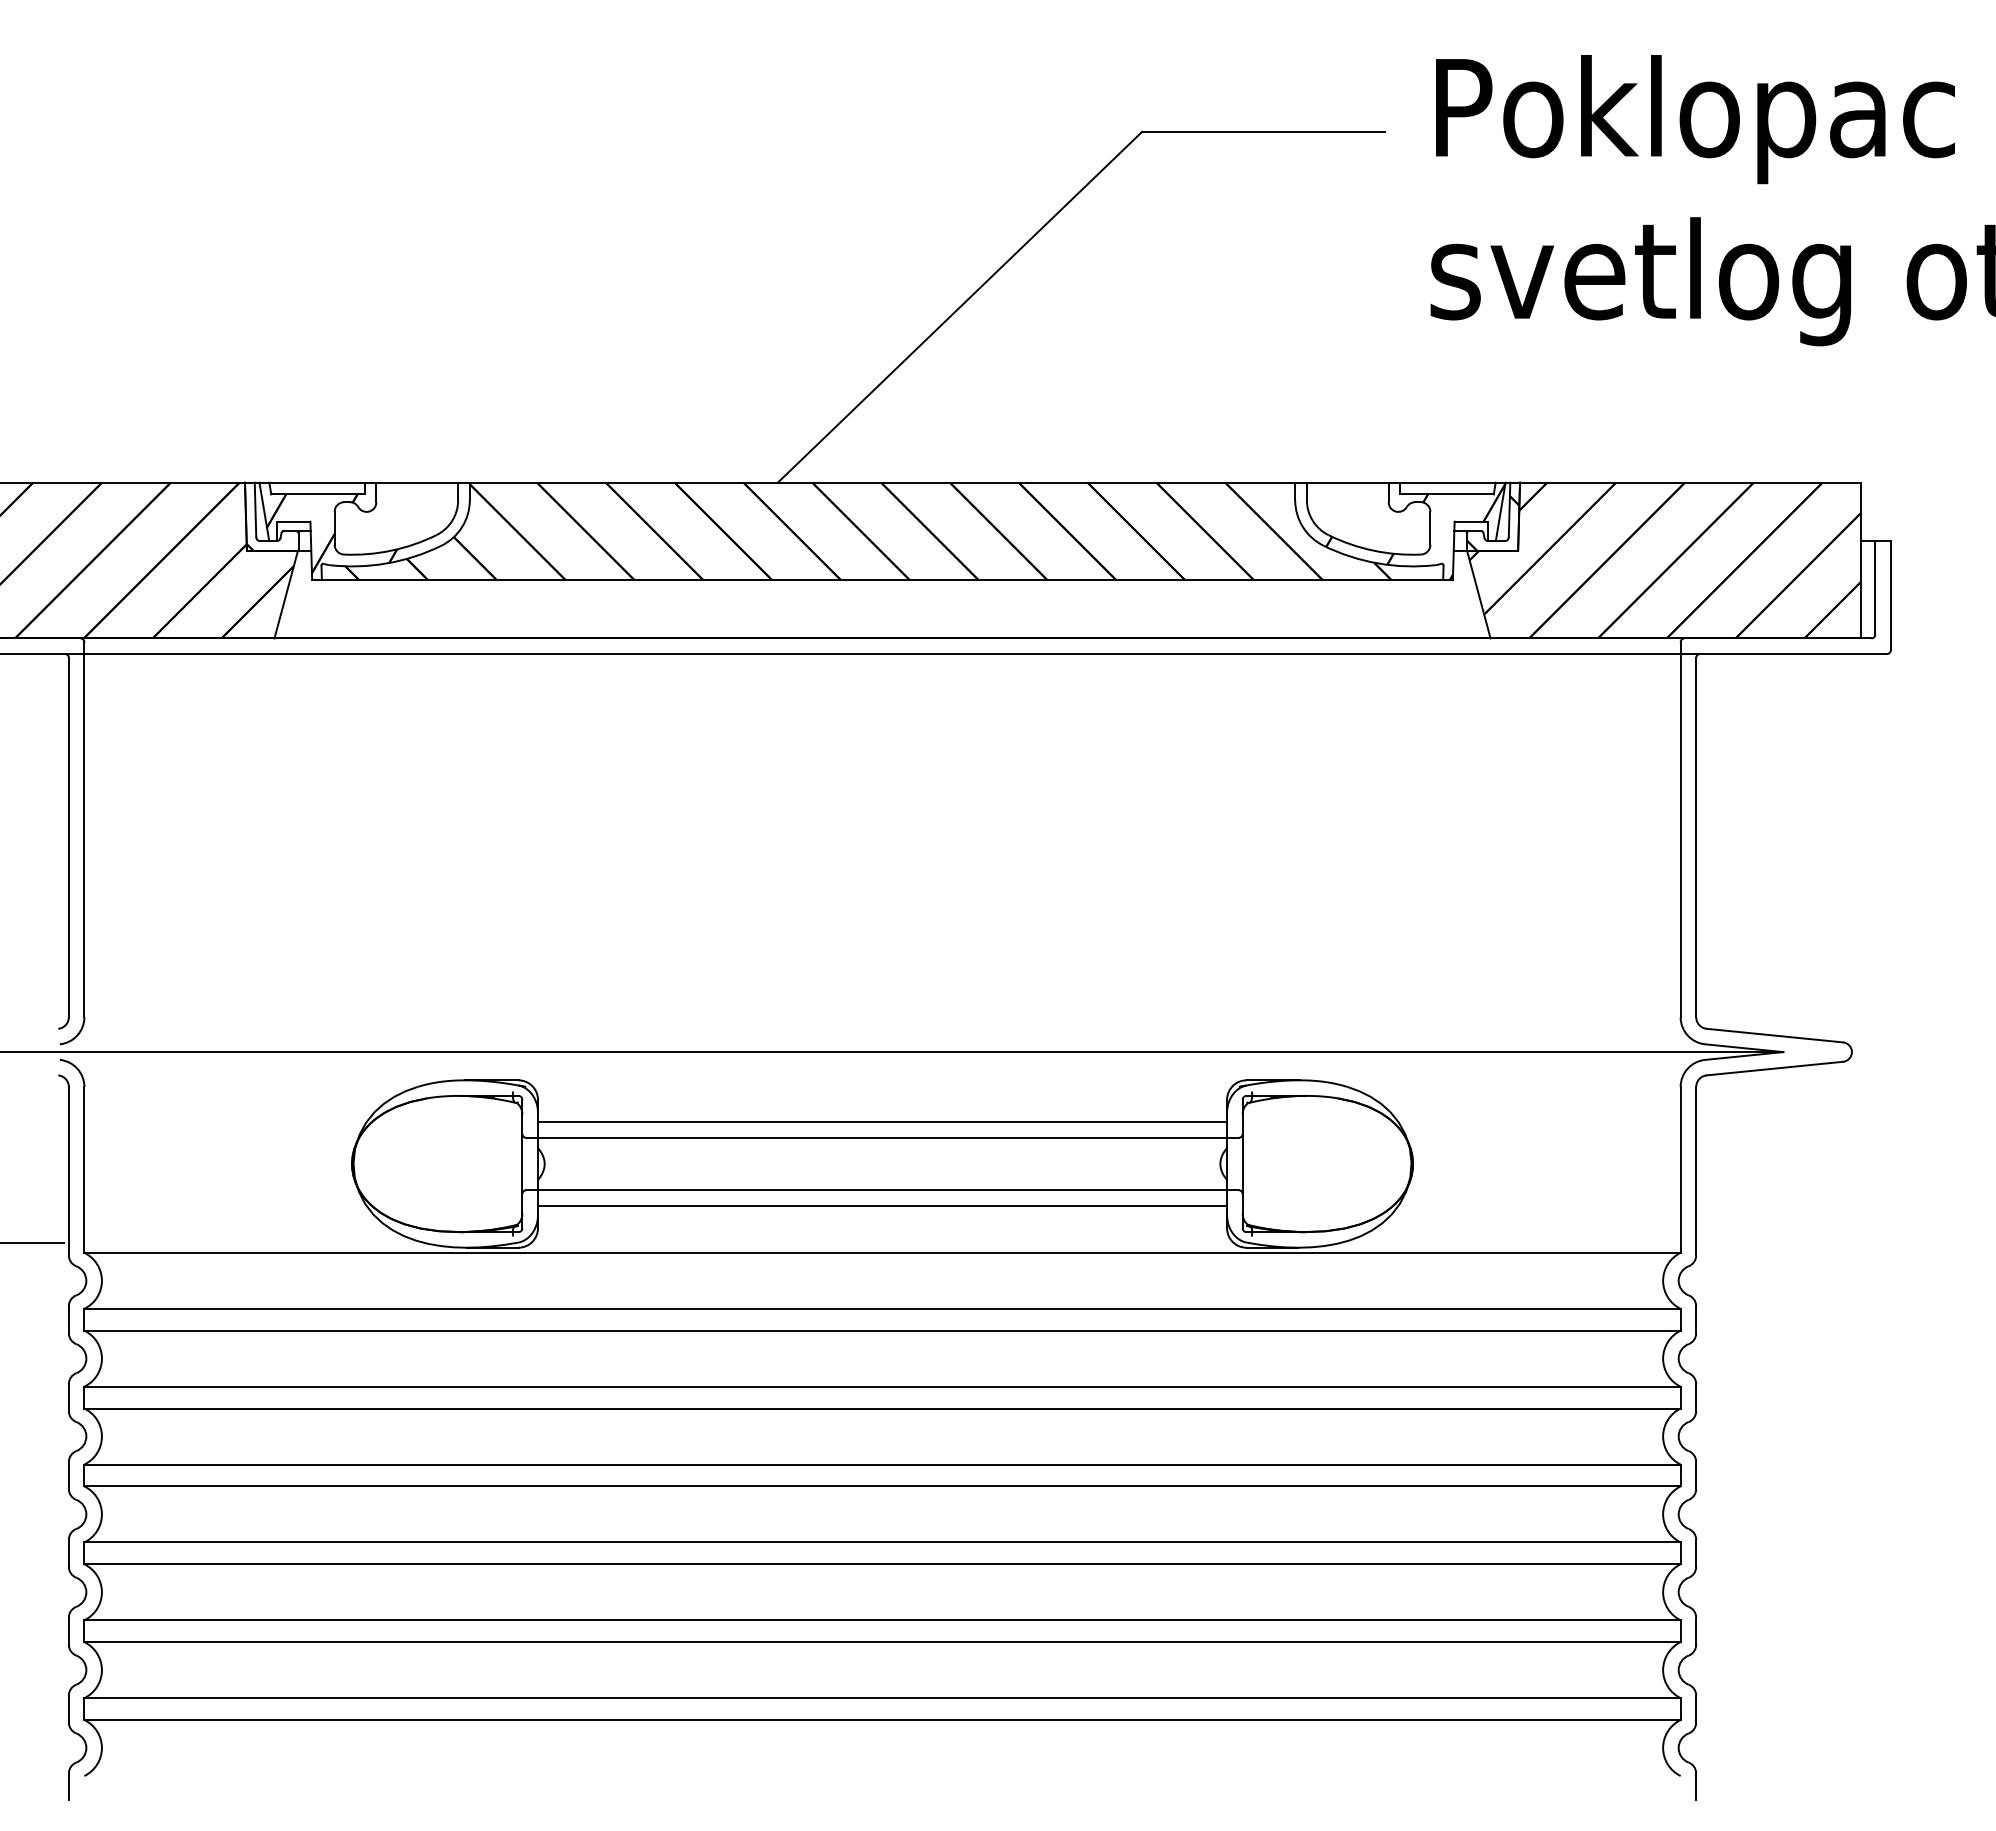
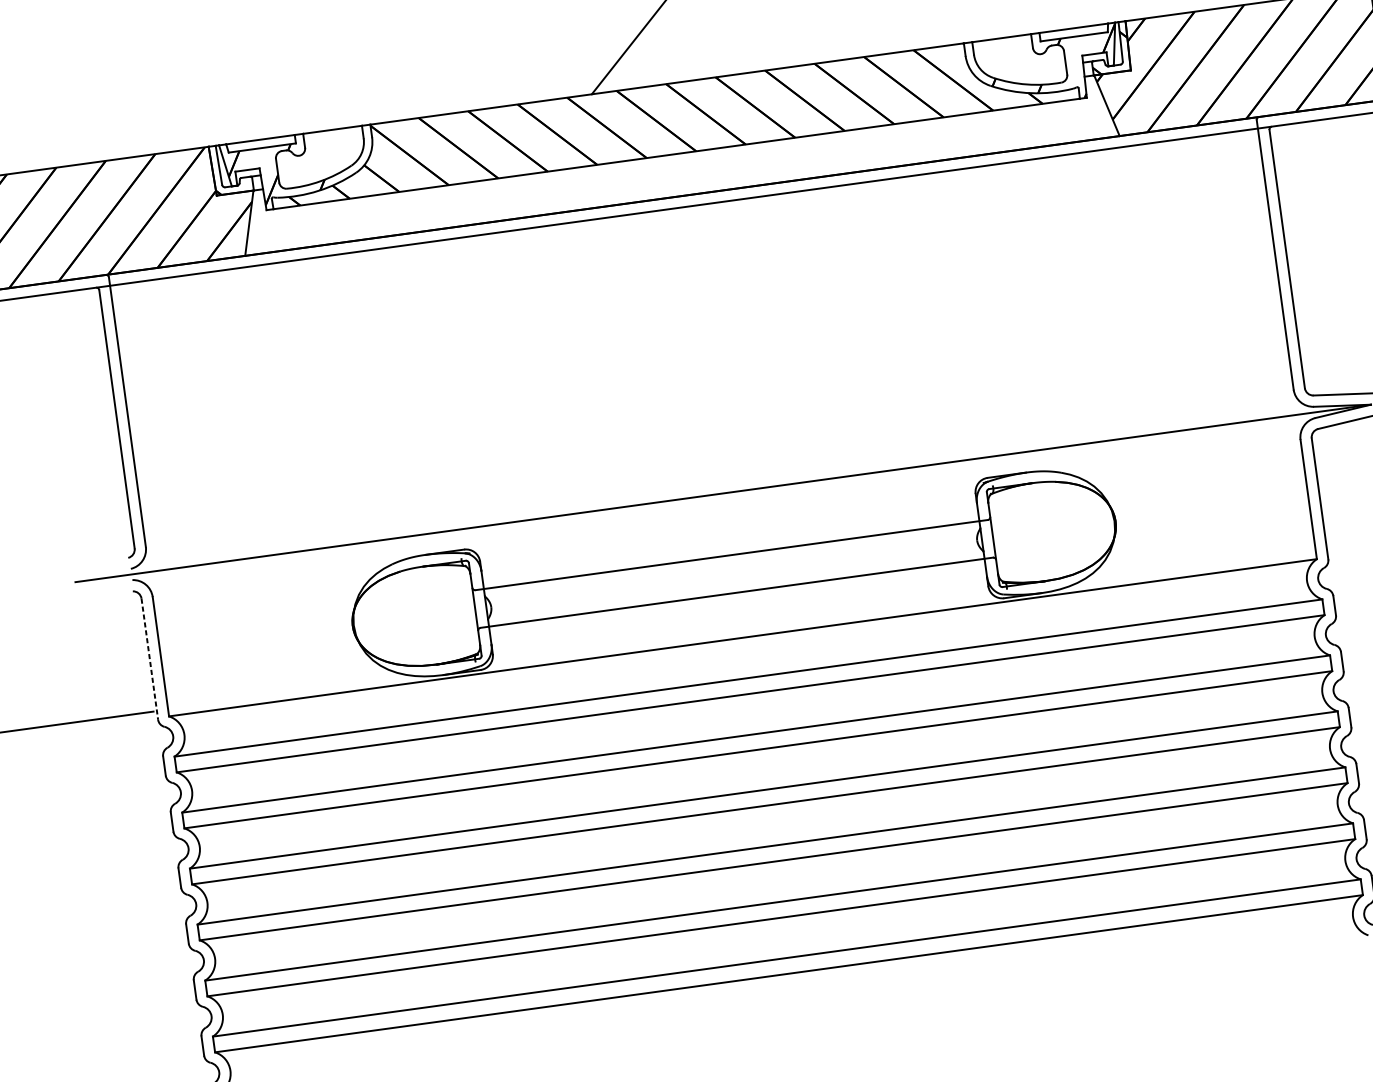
line: (882, 1122) -> (730, 544), removed
line: (68, 1171) -> (149, 659), solid -> dashed
line: (882, 1205) -> (738, 603), removed

